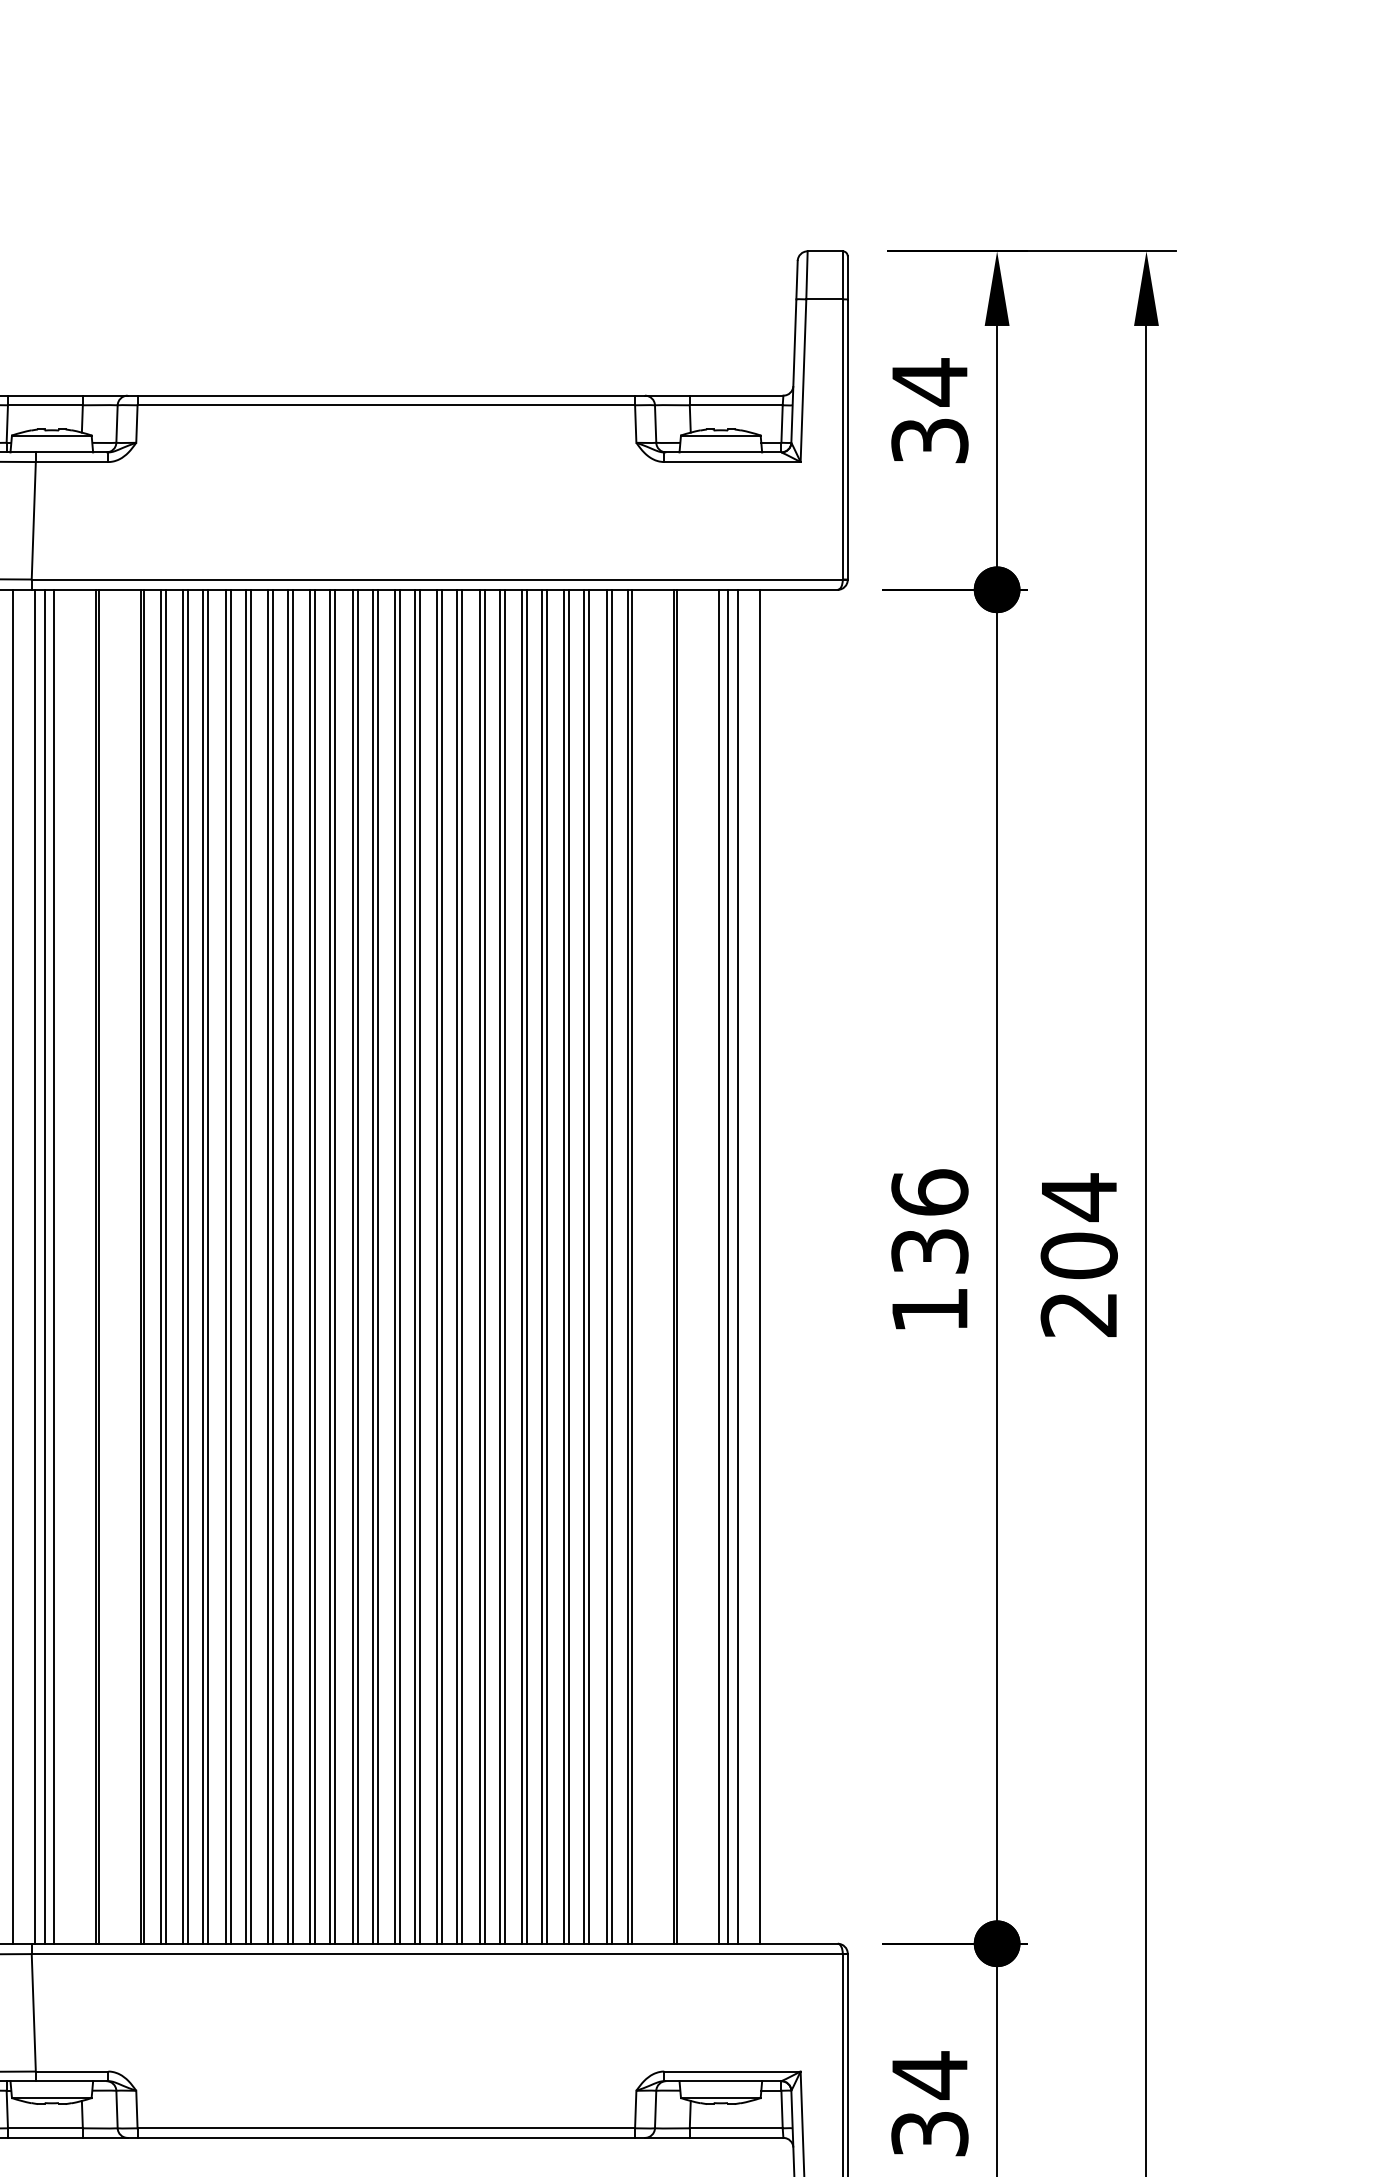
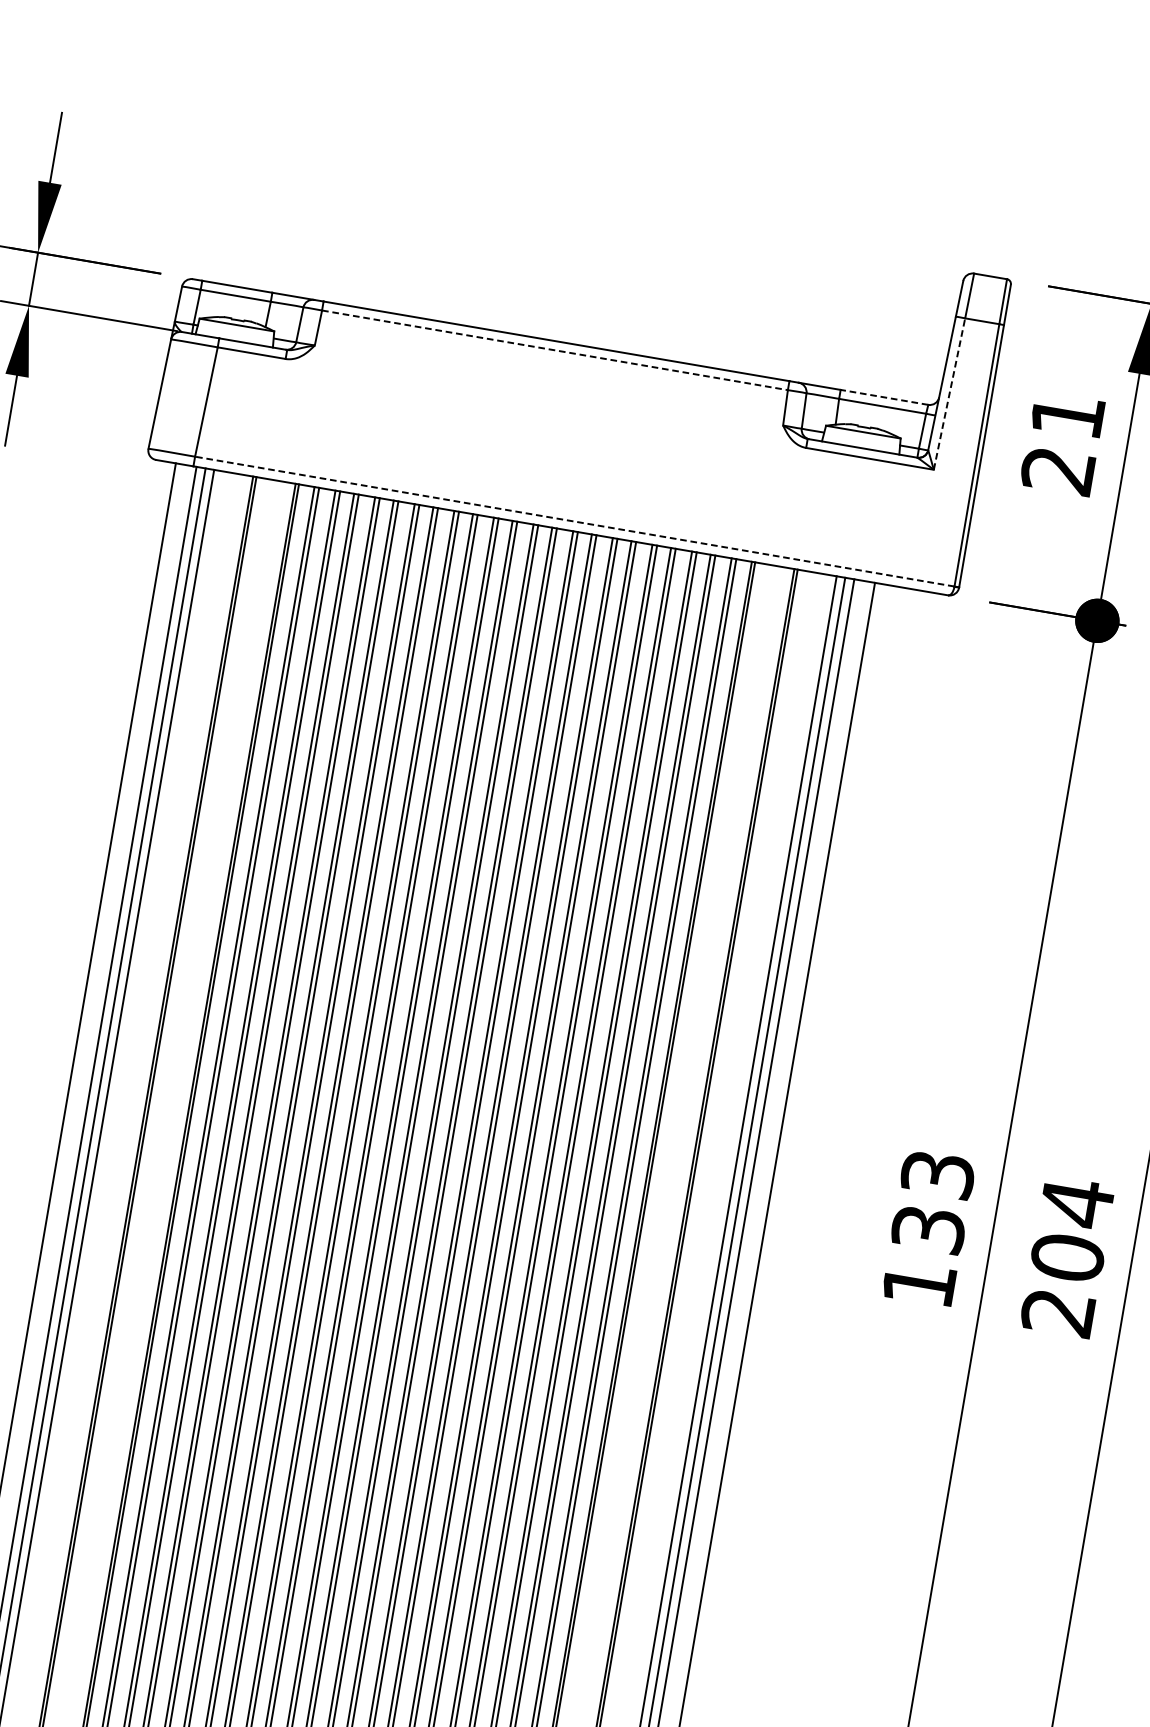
line: (803, 380) -> (949, 393), solid -> dashed
line: (736, 395) -> (884, 397), solid -> dashed
line: (386, 405) -> (555, 350), solid -> dashed
text: (929, 410) -> (1062, 442), 34 -> 21
line: (437, 579) -> (575, 521), solid -> dashed
text: (929, 1192) -> (937, 1174), 136 -> 133

